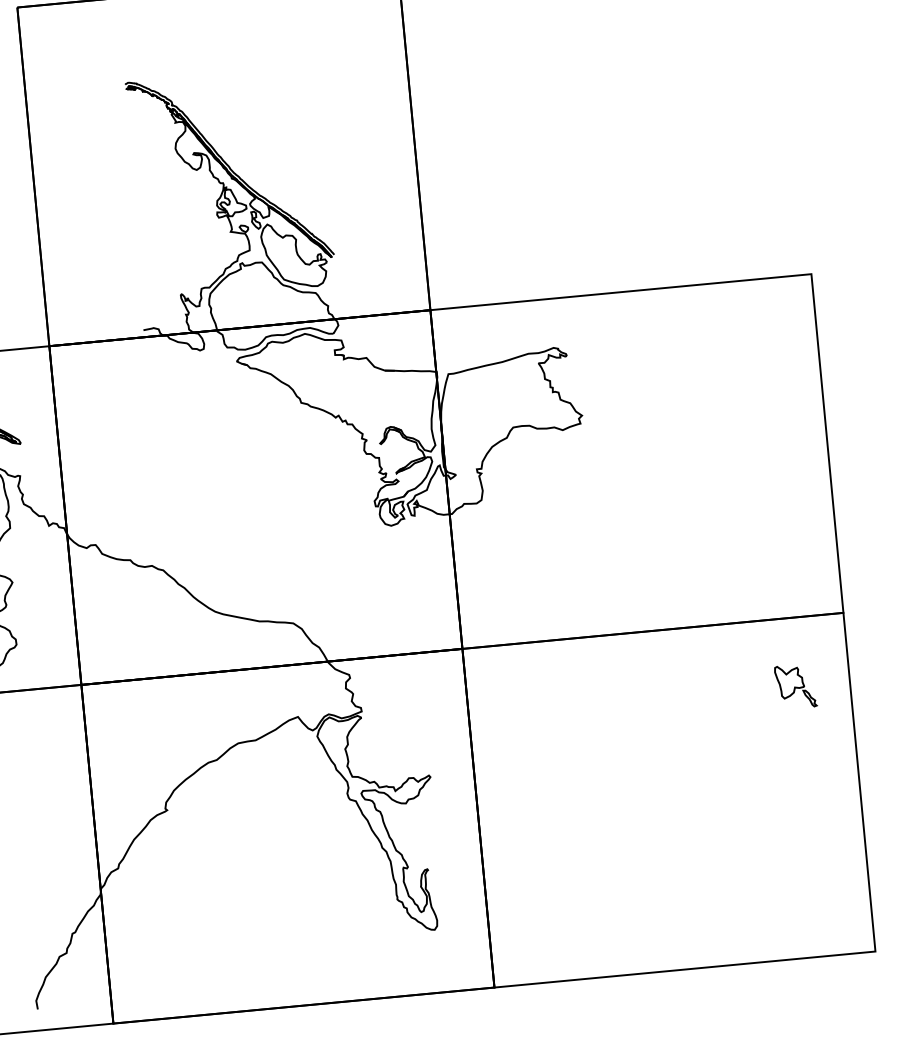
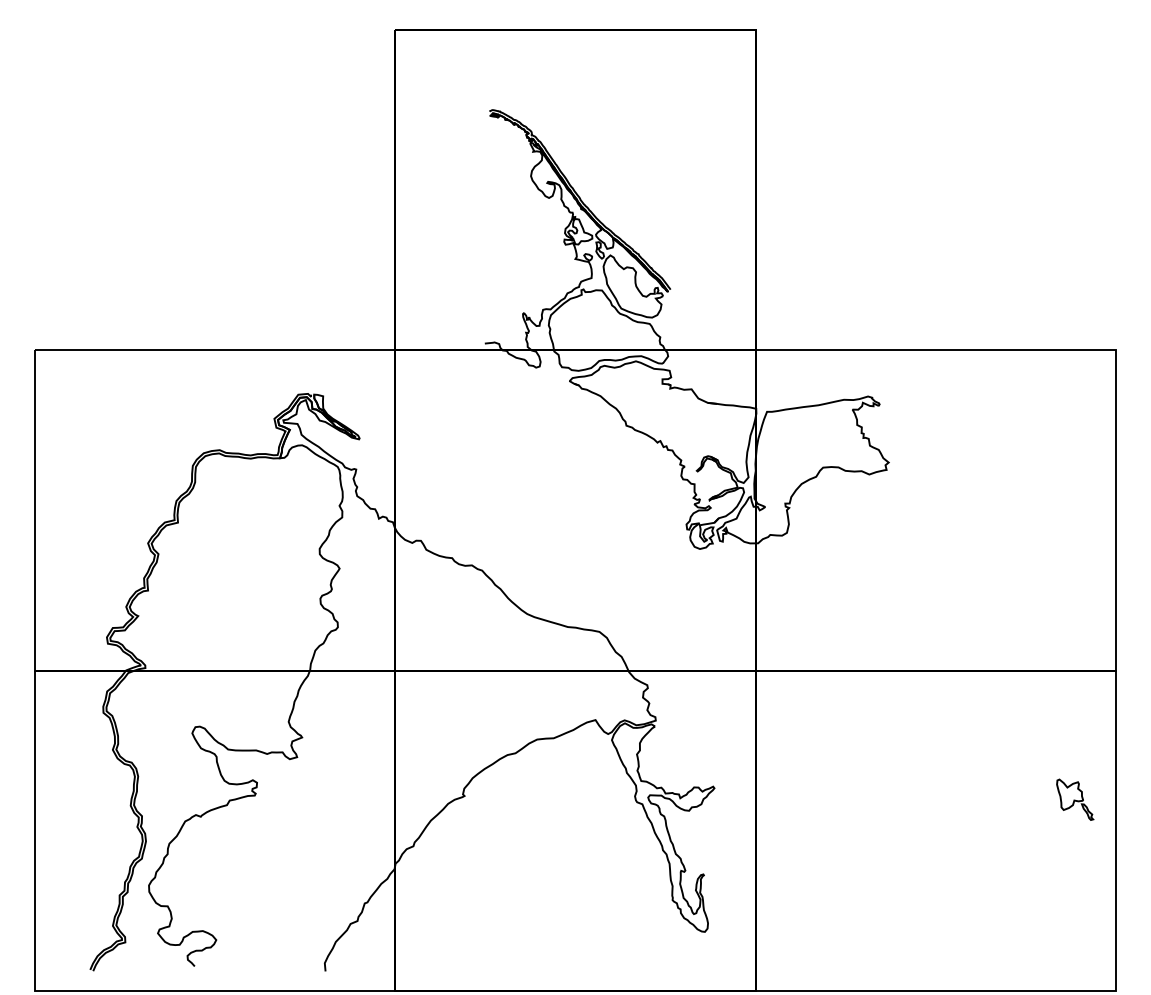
part: (796, 686) -> (1075, 799), moved

